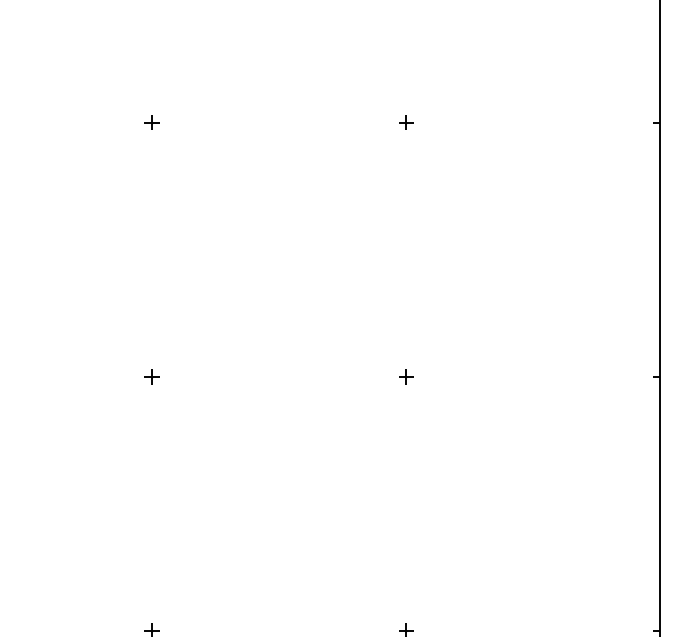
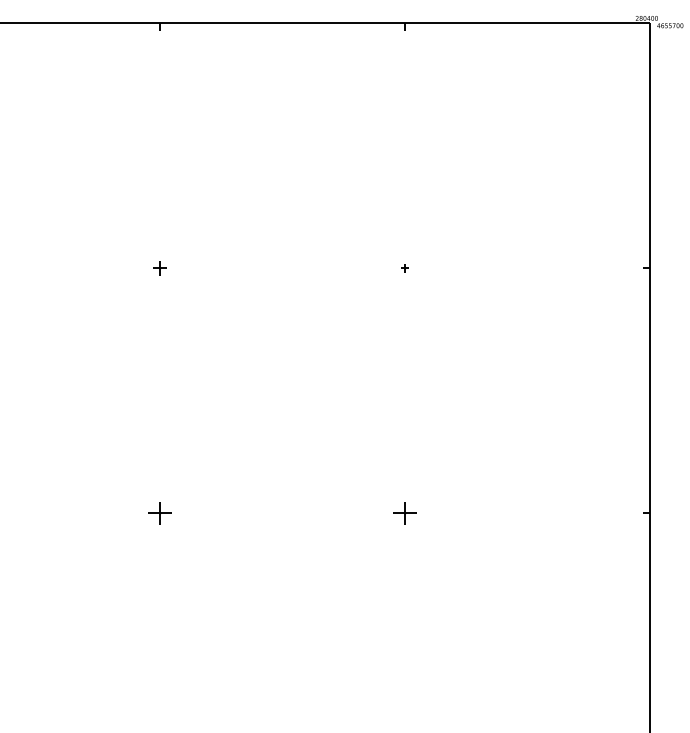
part: (405, 122) -> (404, 268), size x0.6
part: (151, 376) -> (159, 513), size x1.6
part: (405, 376) -> (404, 513), size x1.6

